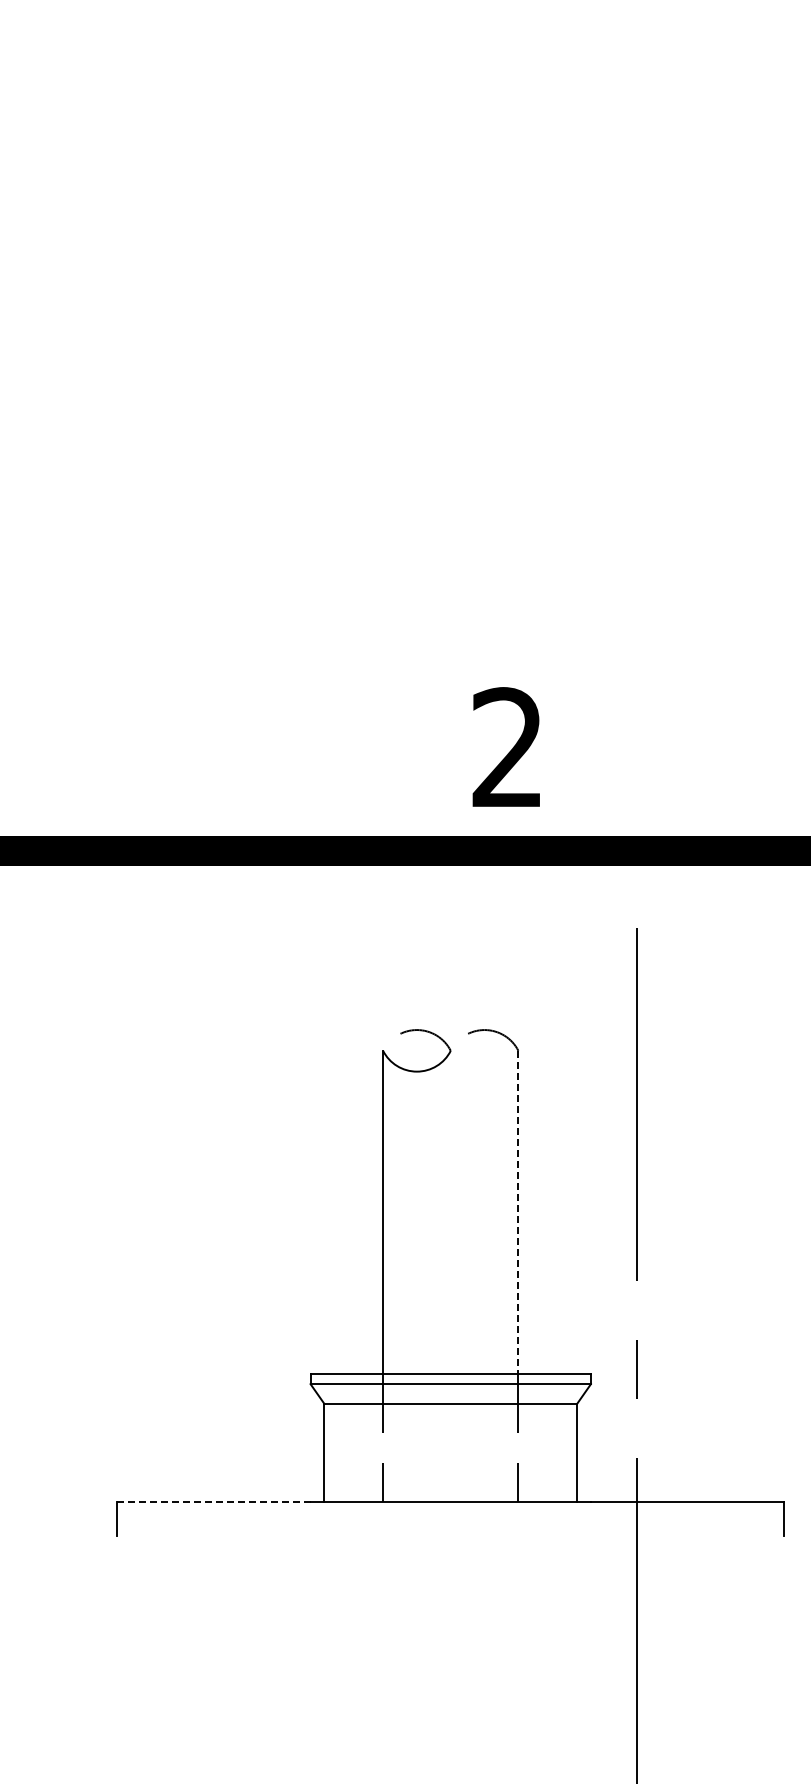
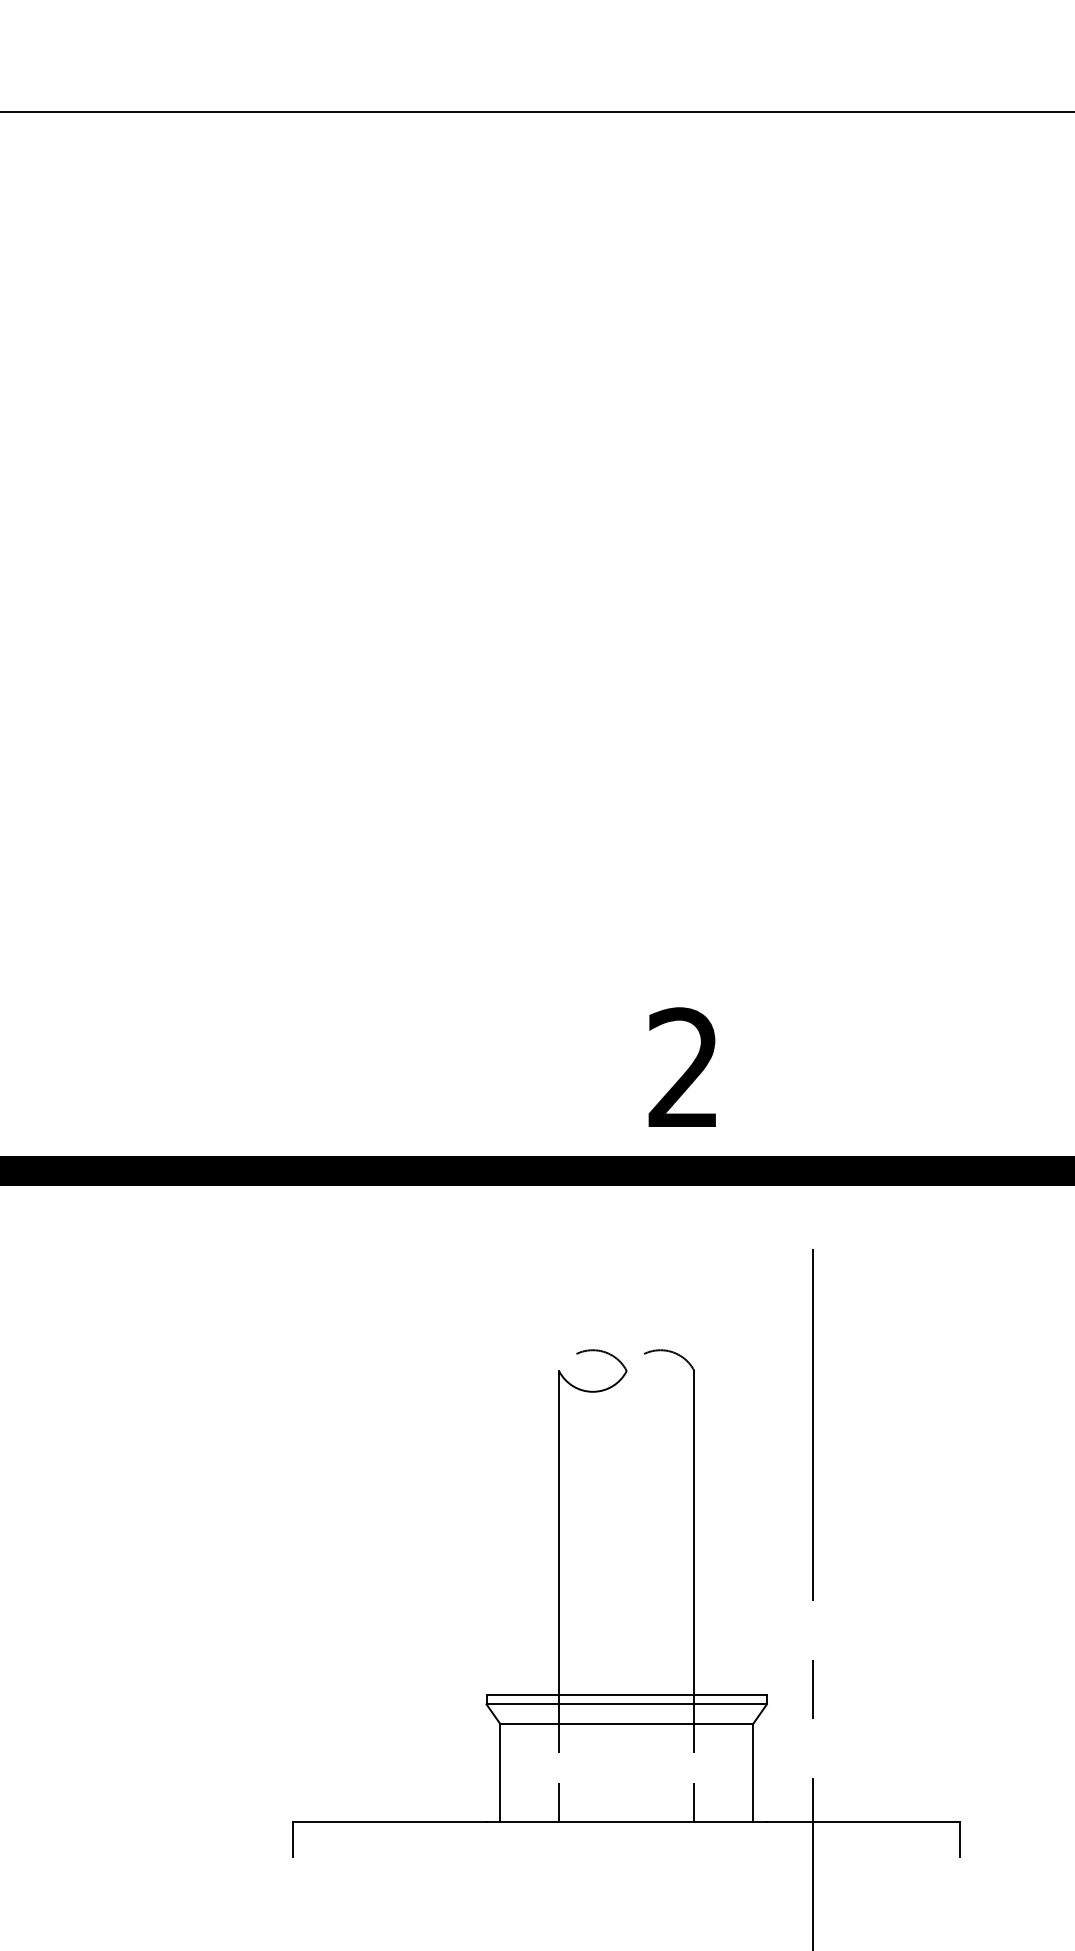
line: (518, 1212) -> (694, 1532), dashed -> solid
line: (214, 1501) -> (390, 1821), dashed -> solid

